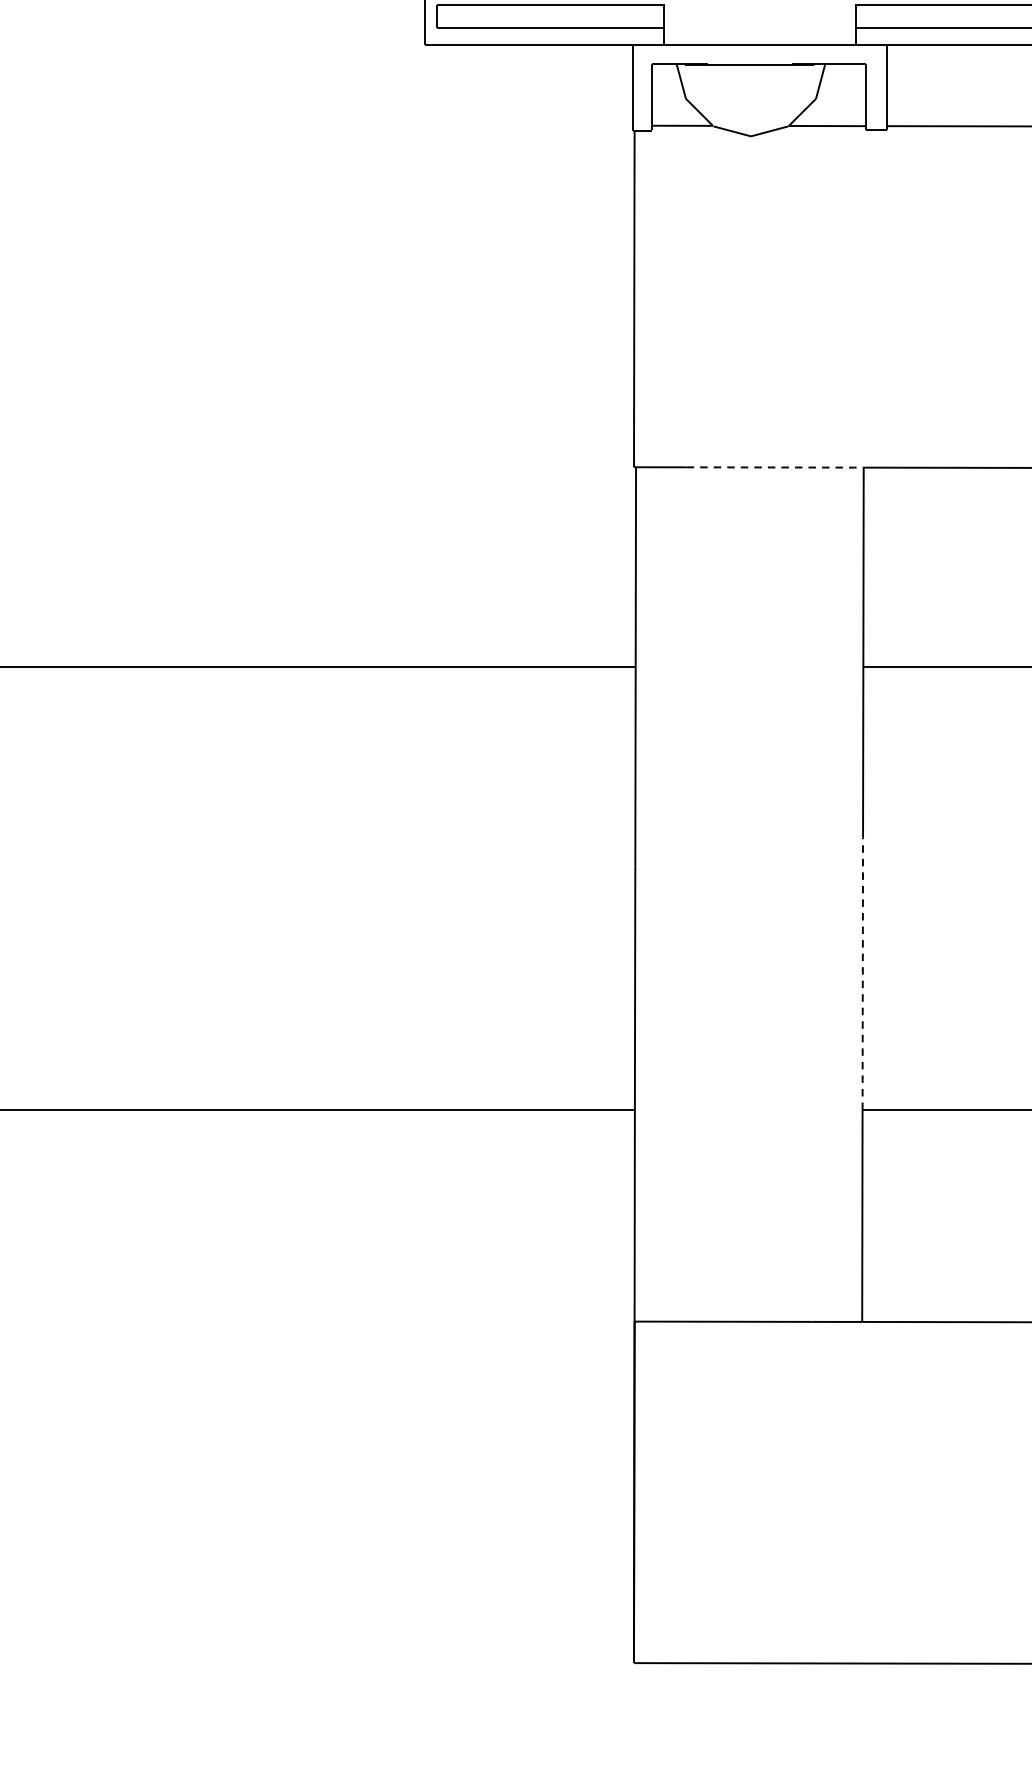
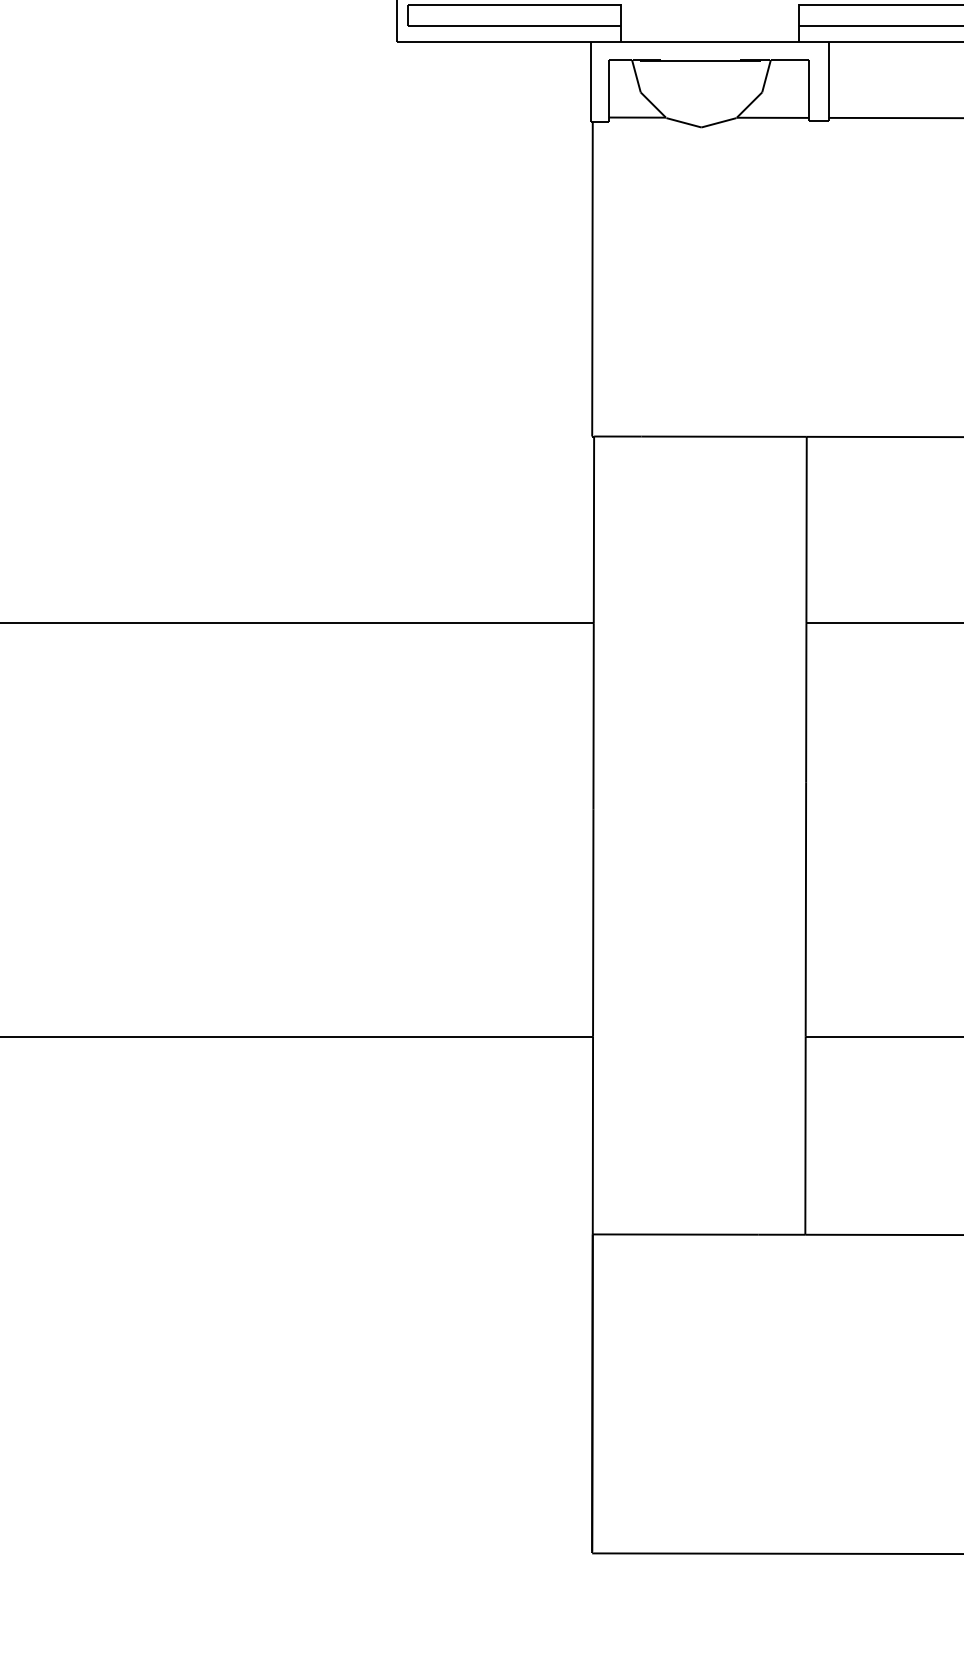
line: (775, 467) -> (724, 436), dashed -> solid
line: (862, 973) -> (805, 909), dashed -> solid

